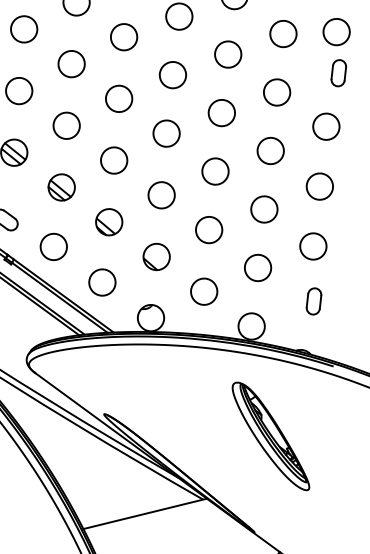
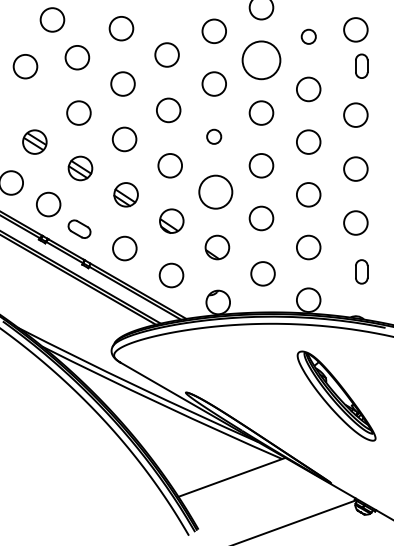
circle: (283, 33) -> (308, 36), size x0.6
circle: (228, 54) -> (261, 60), size x1.6
circle: (165, 133) -> (213, 136), size x0.6
circle: (161, 194) -> (215, 191), size x1.4

